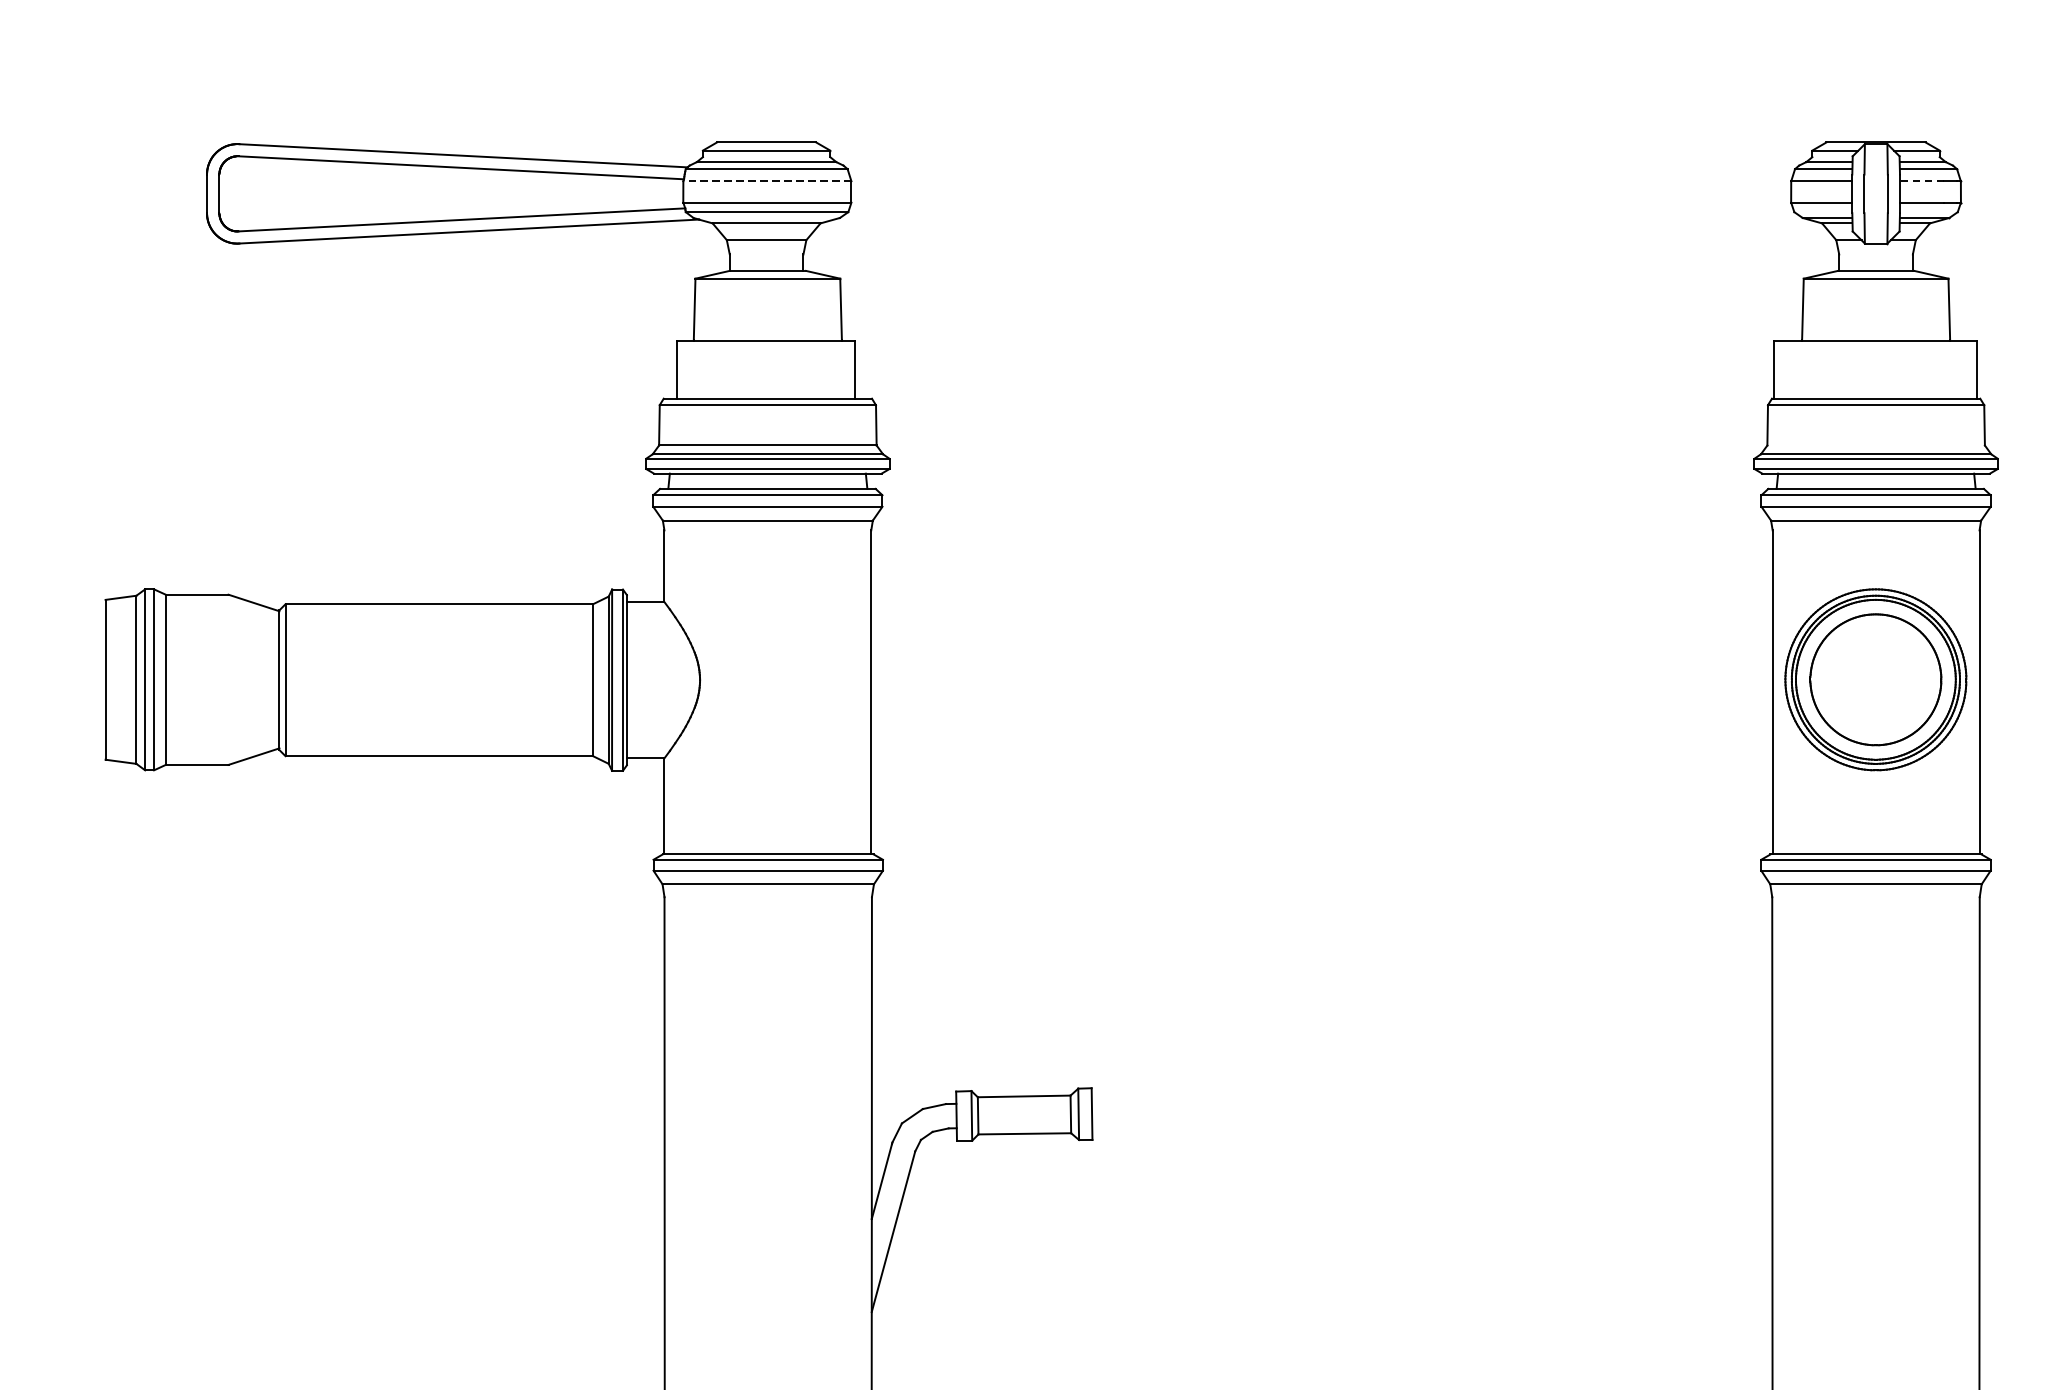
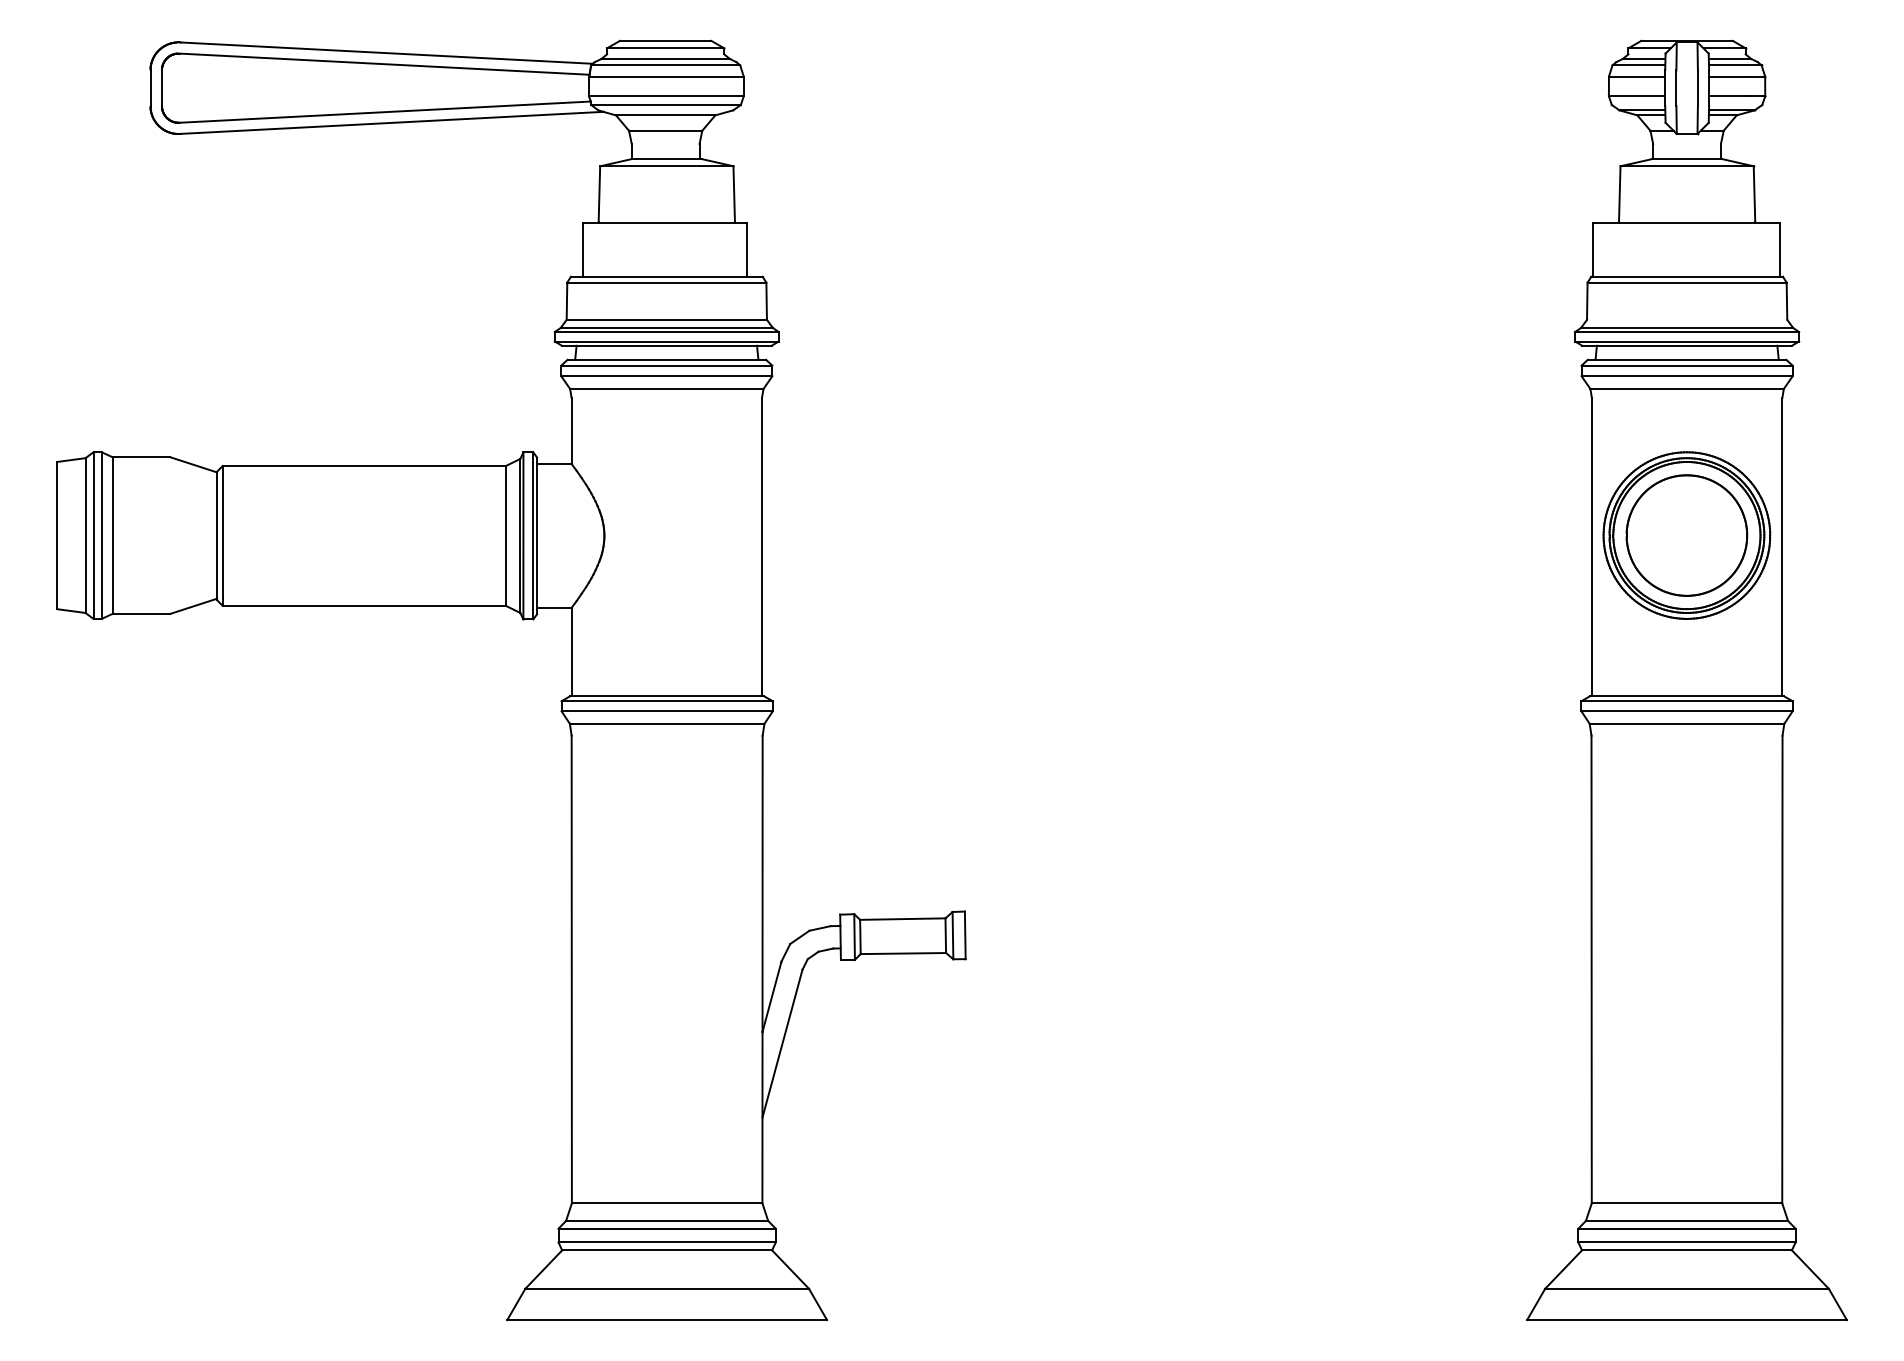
line: (766, 181) -> (665, 76), dashed -> solid
line: (1921, 181) -> (1728, 76), dashed -> solid

